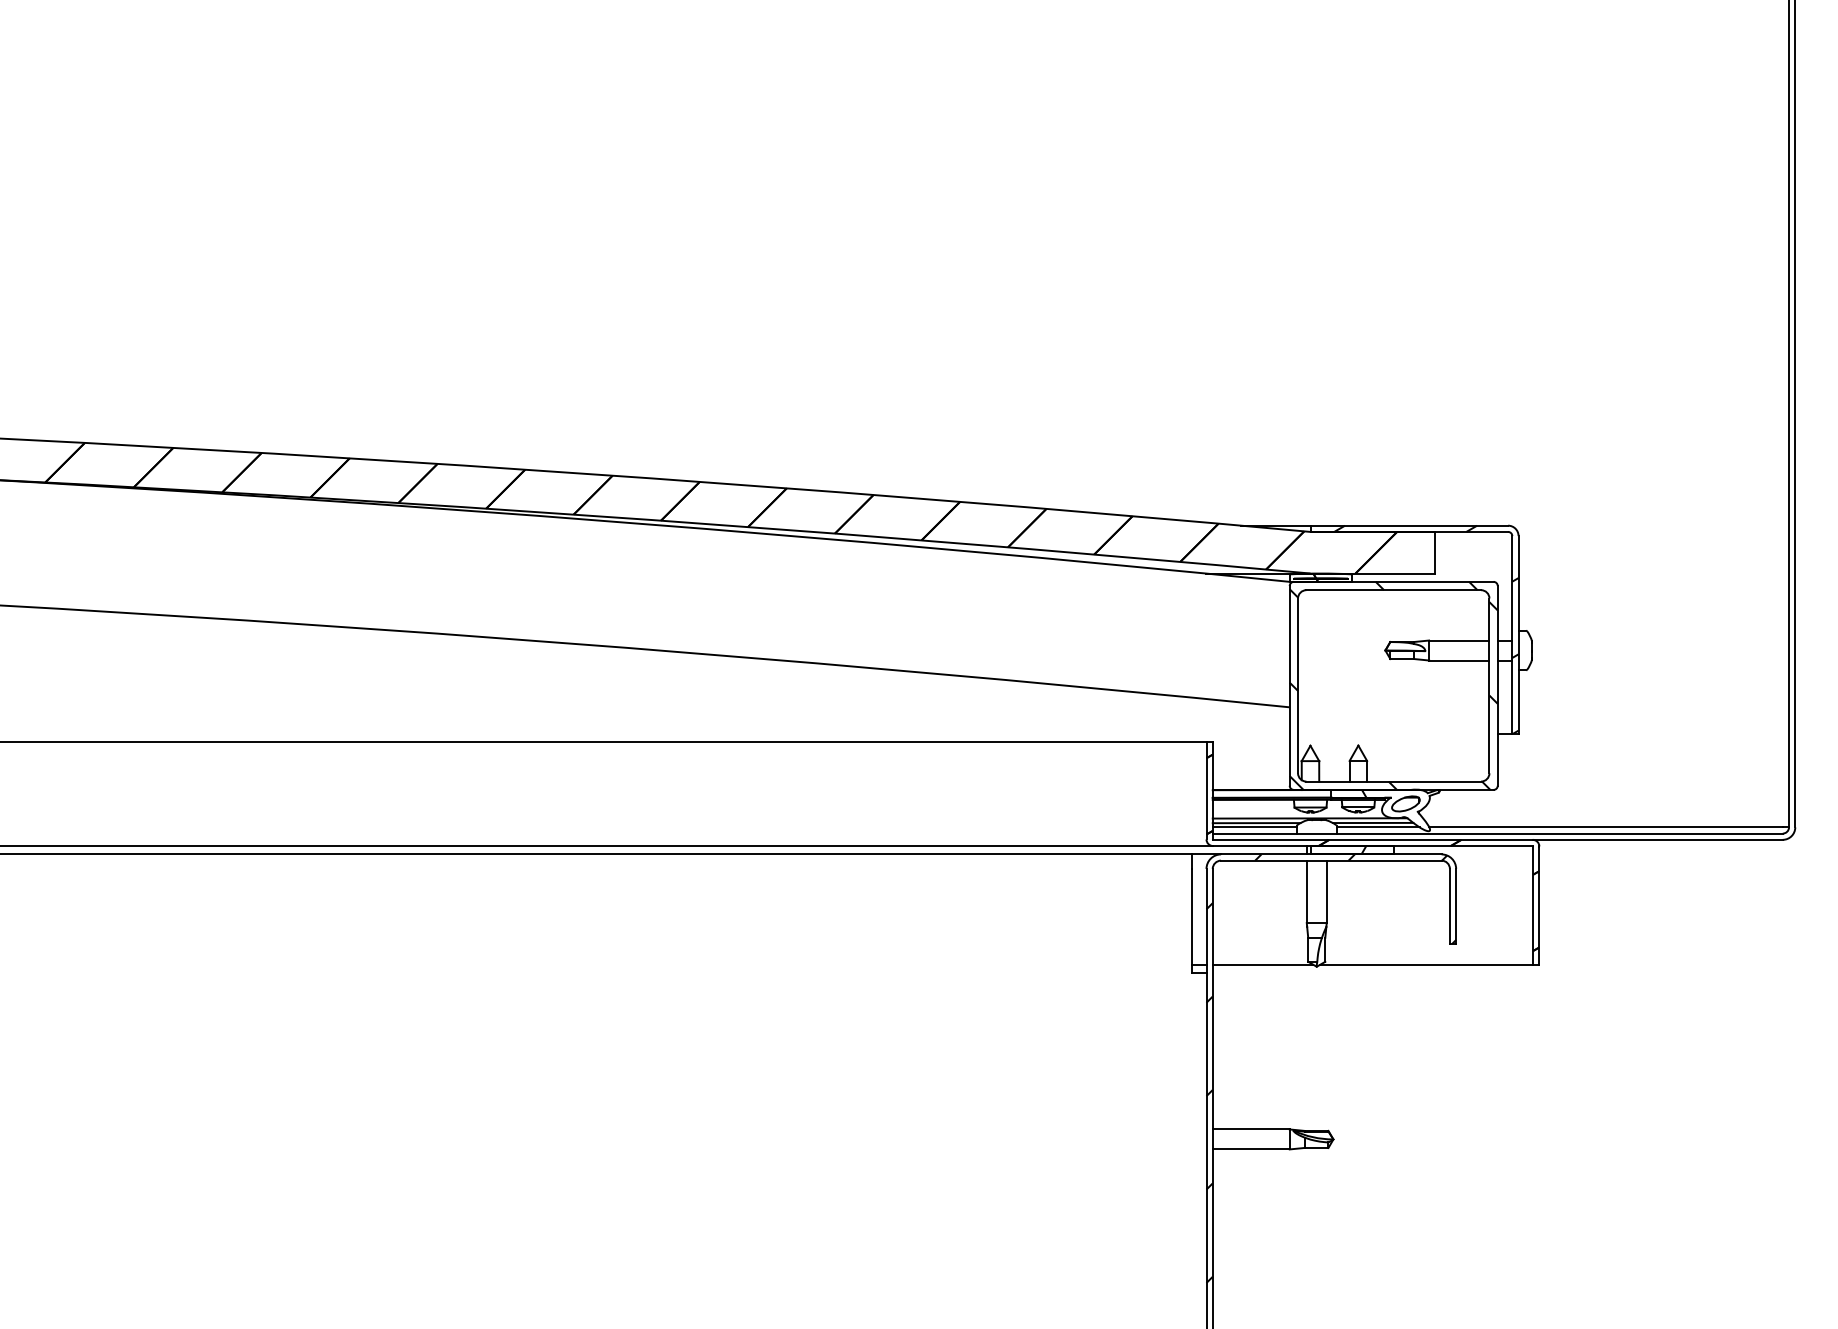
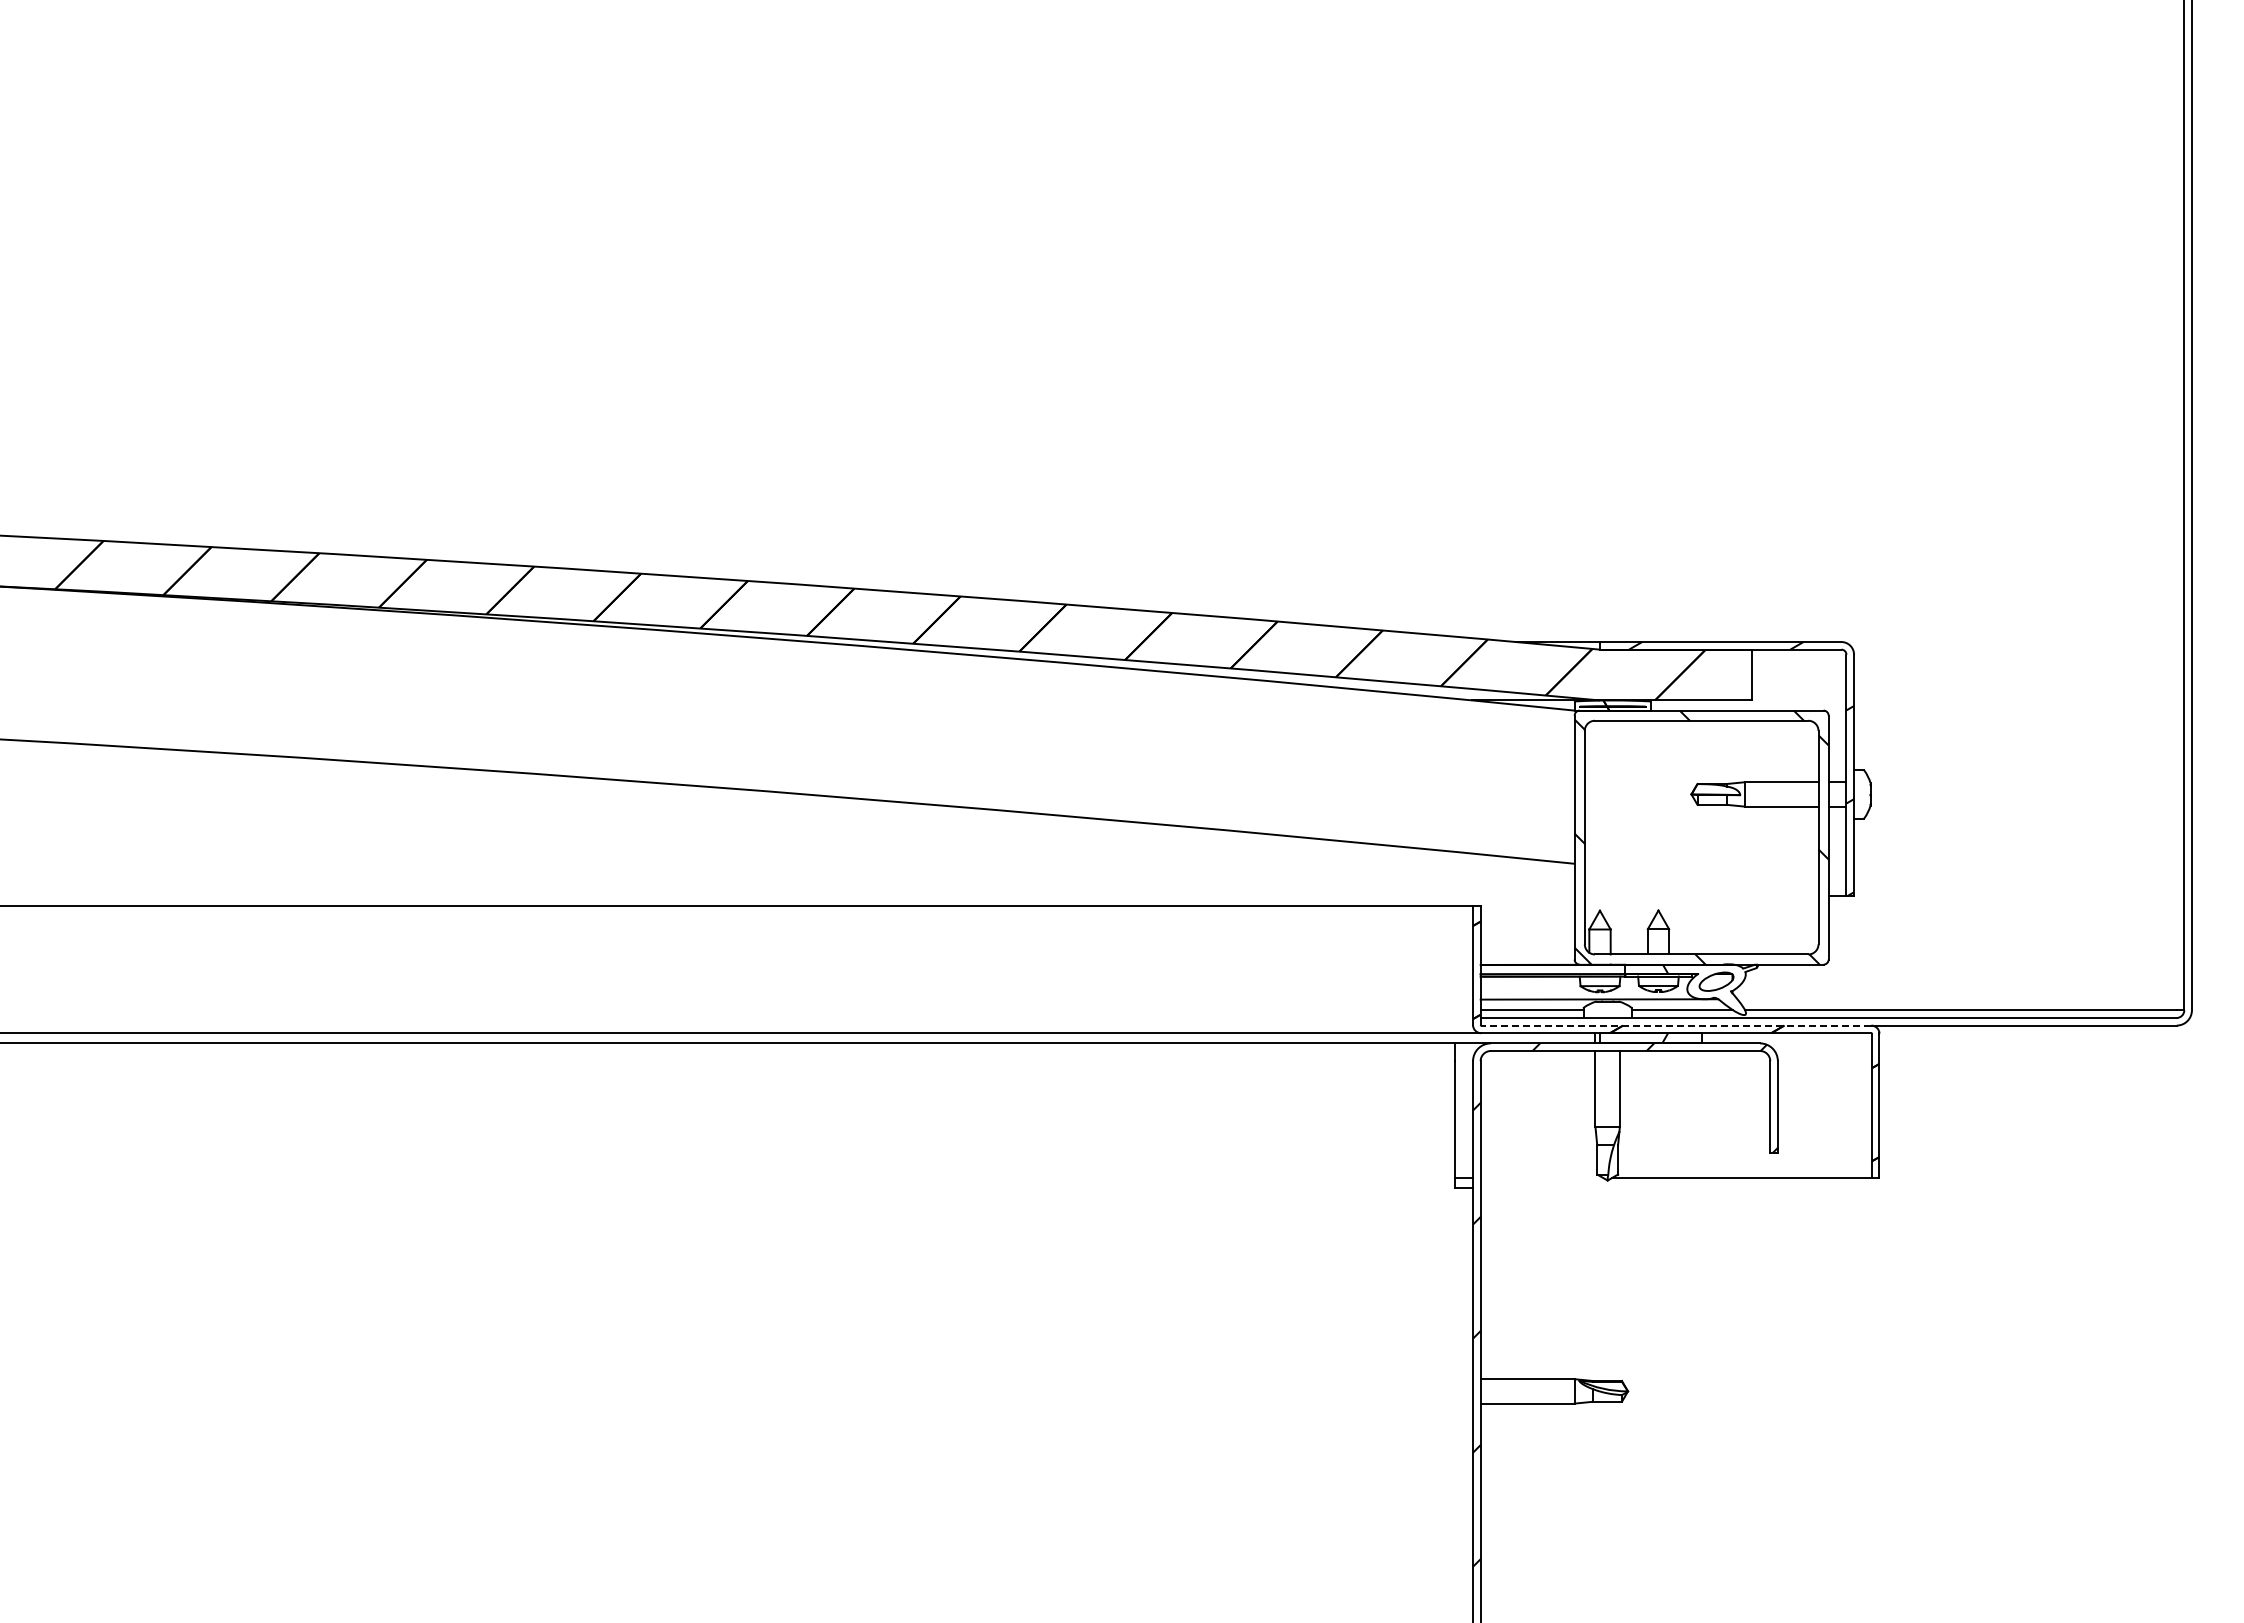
line: (1373, 822) -> (1676, 1004), removed
line: (1256, 823) -> (1533, 1005), removed
line: (1372, 839) -> (1675, 1025), solid -> dashed
line: (1262, 965) -> (1541, 1178), removed

